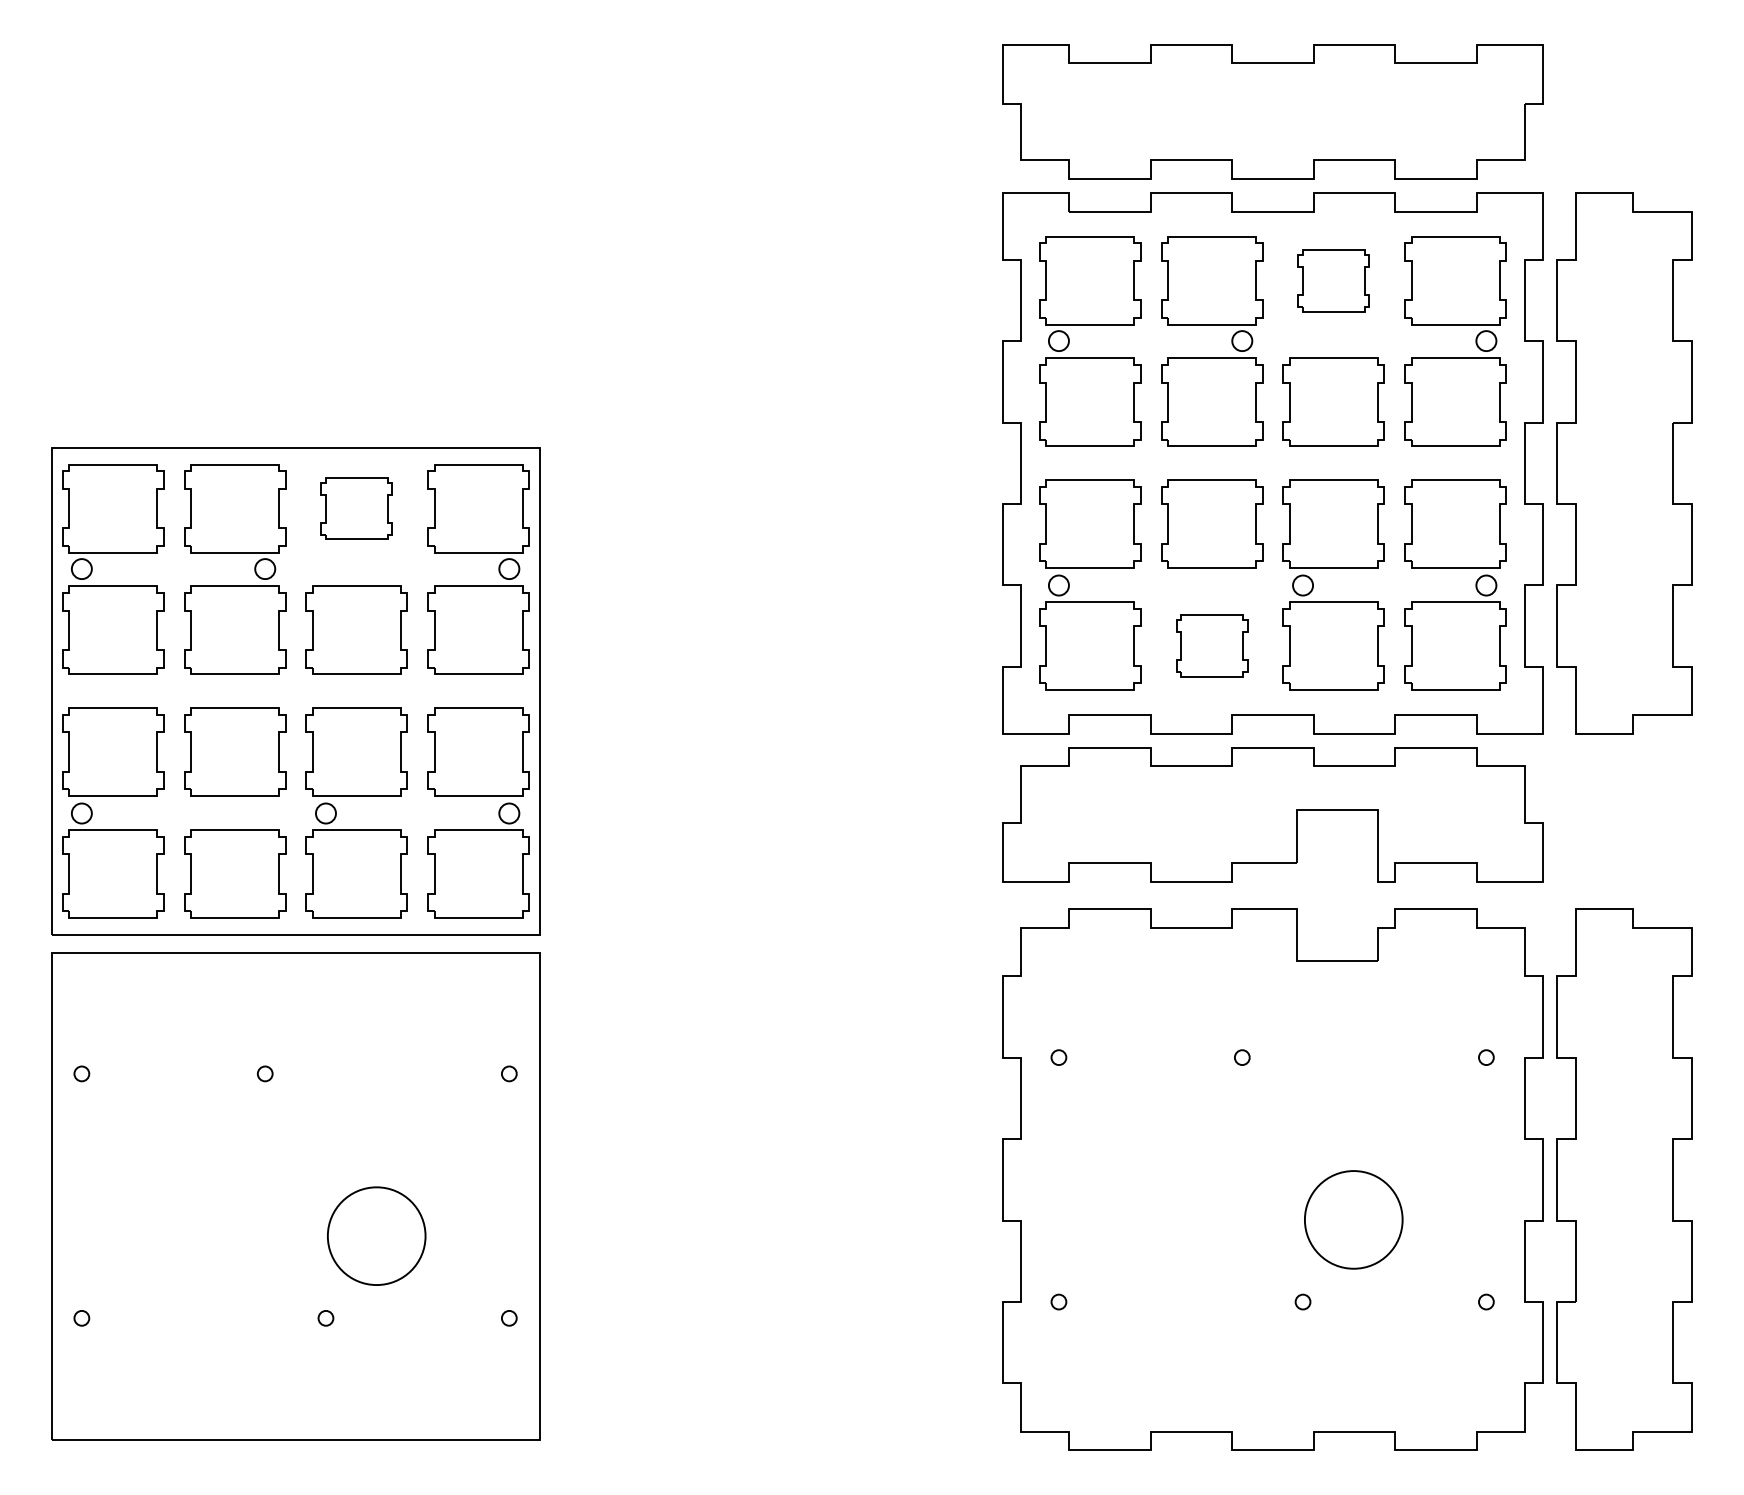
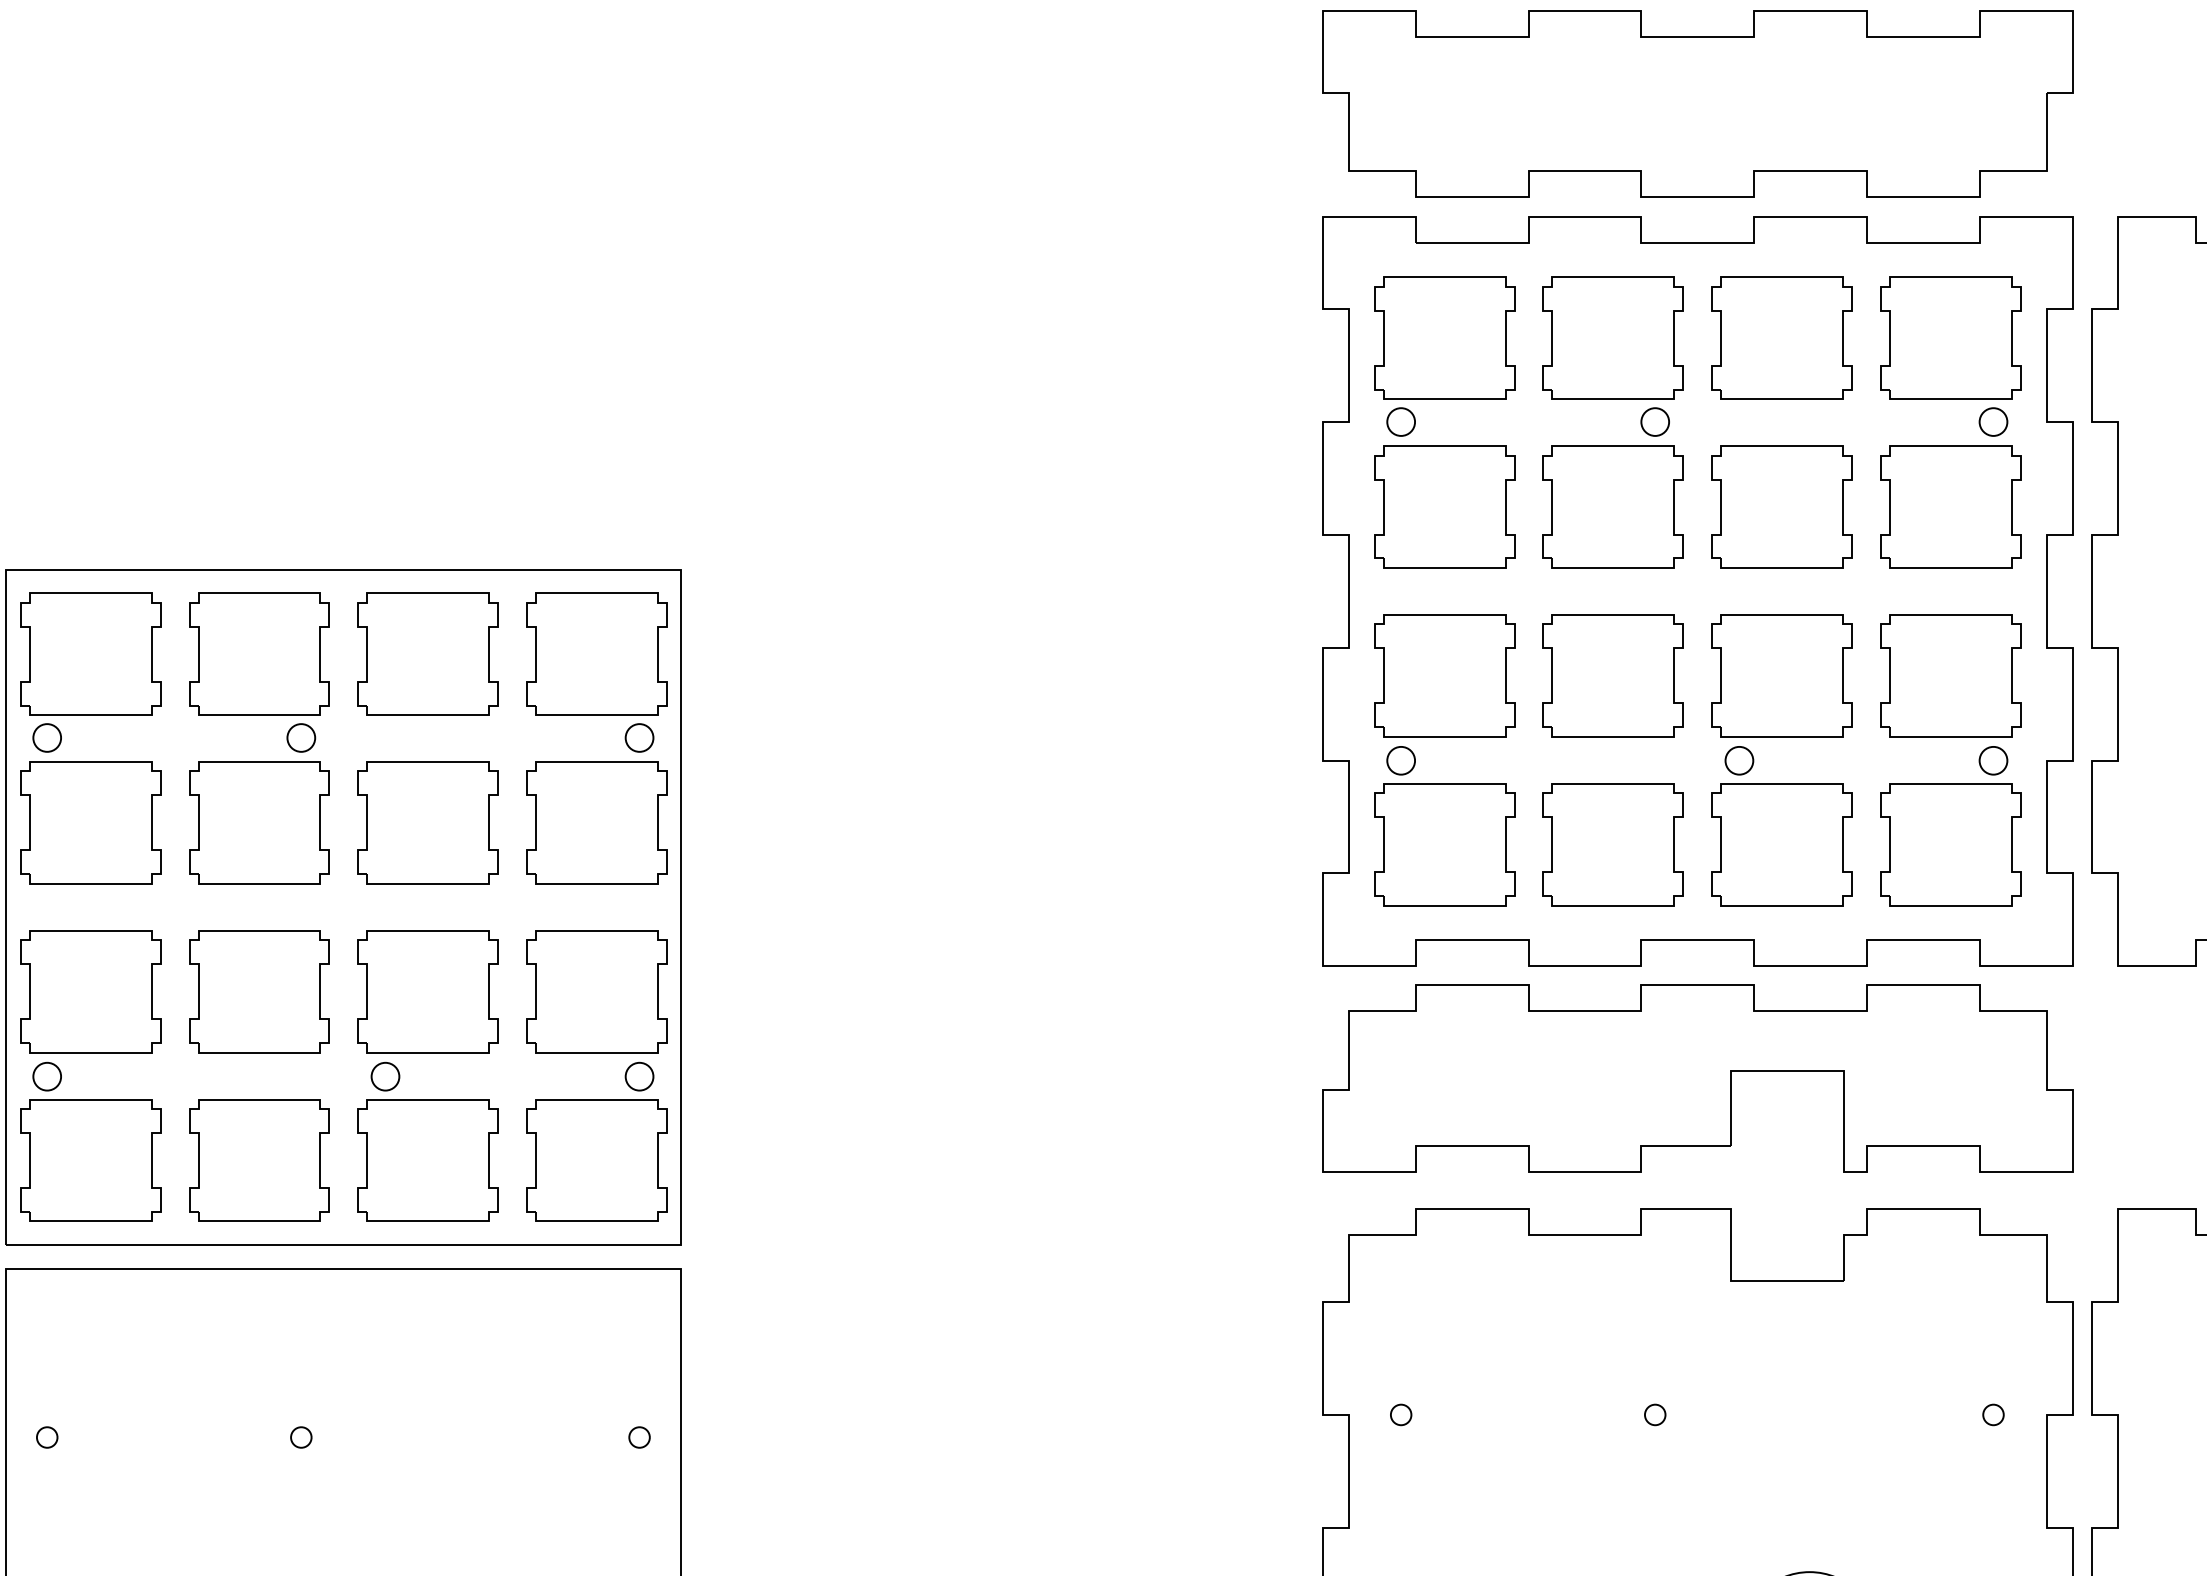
part: (1333, 280) -> (1781, 338), size x1.43
part: (356, 508) -> (427, 654), size x1.43
part: (1212, 645) -> (1613, 843), size x1.43

